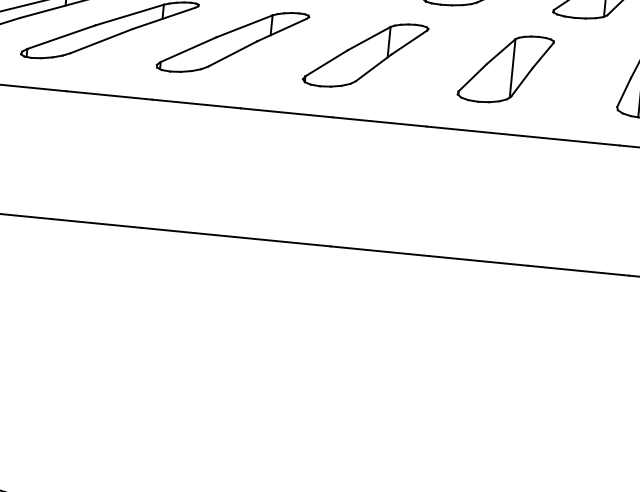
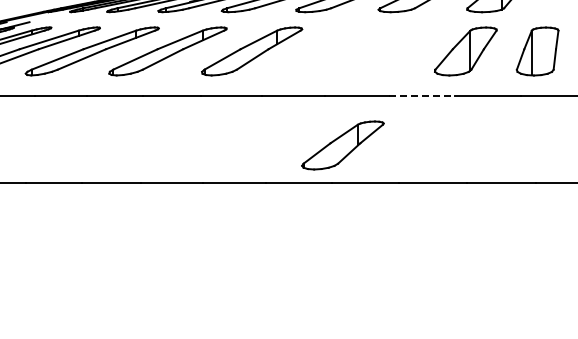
part: (364, 55) -> (342, 145), moved
part: (505, 69) -> (465, 51), moved
line: (474, 130) -> (421, 95), solid -> dashed

